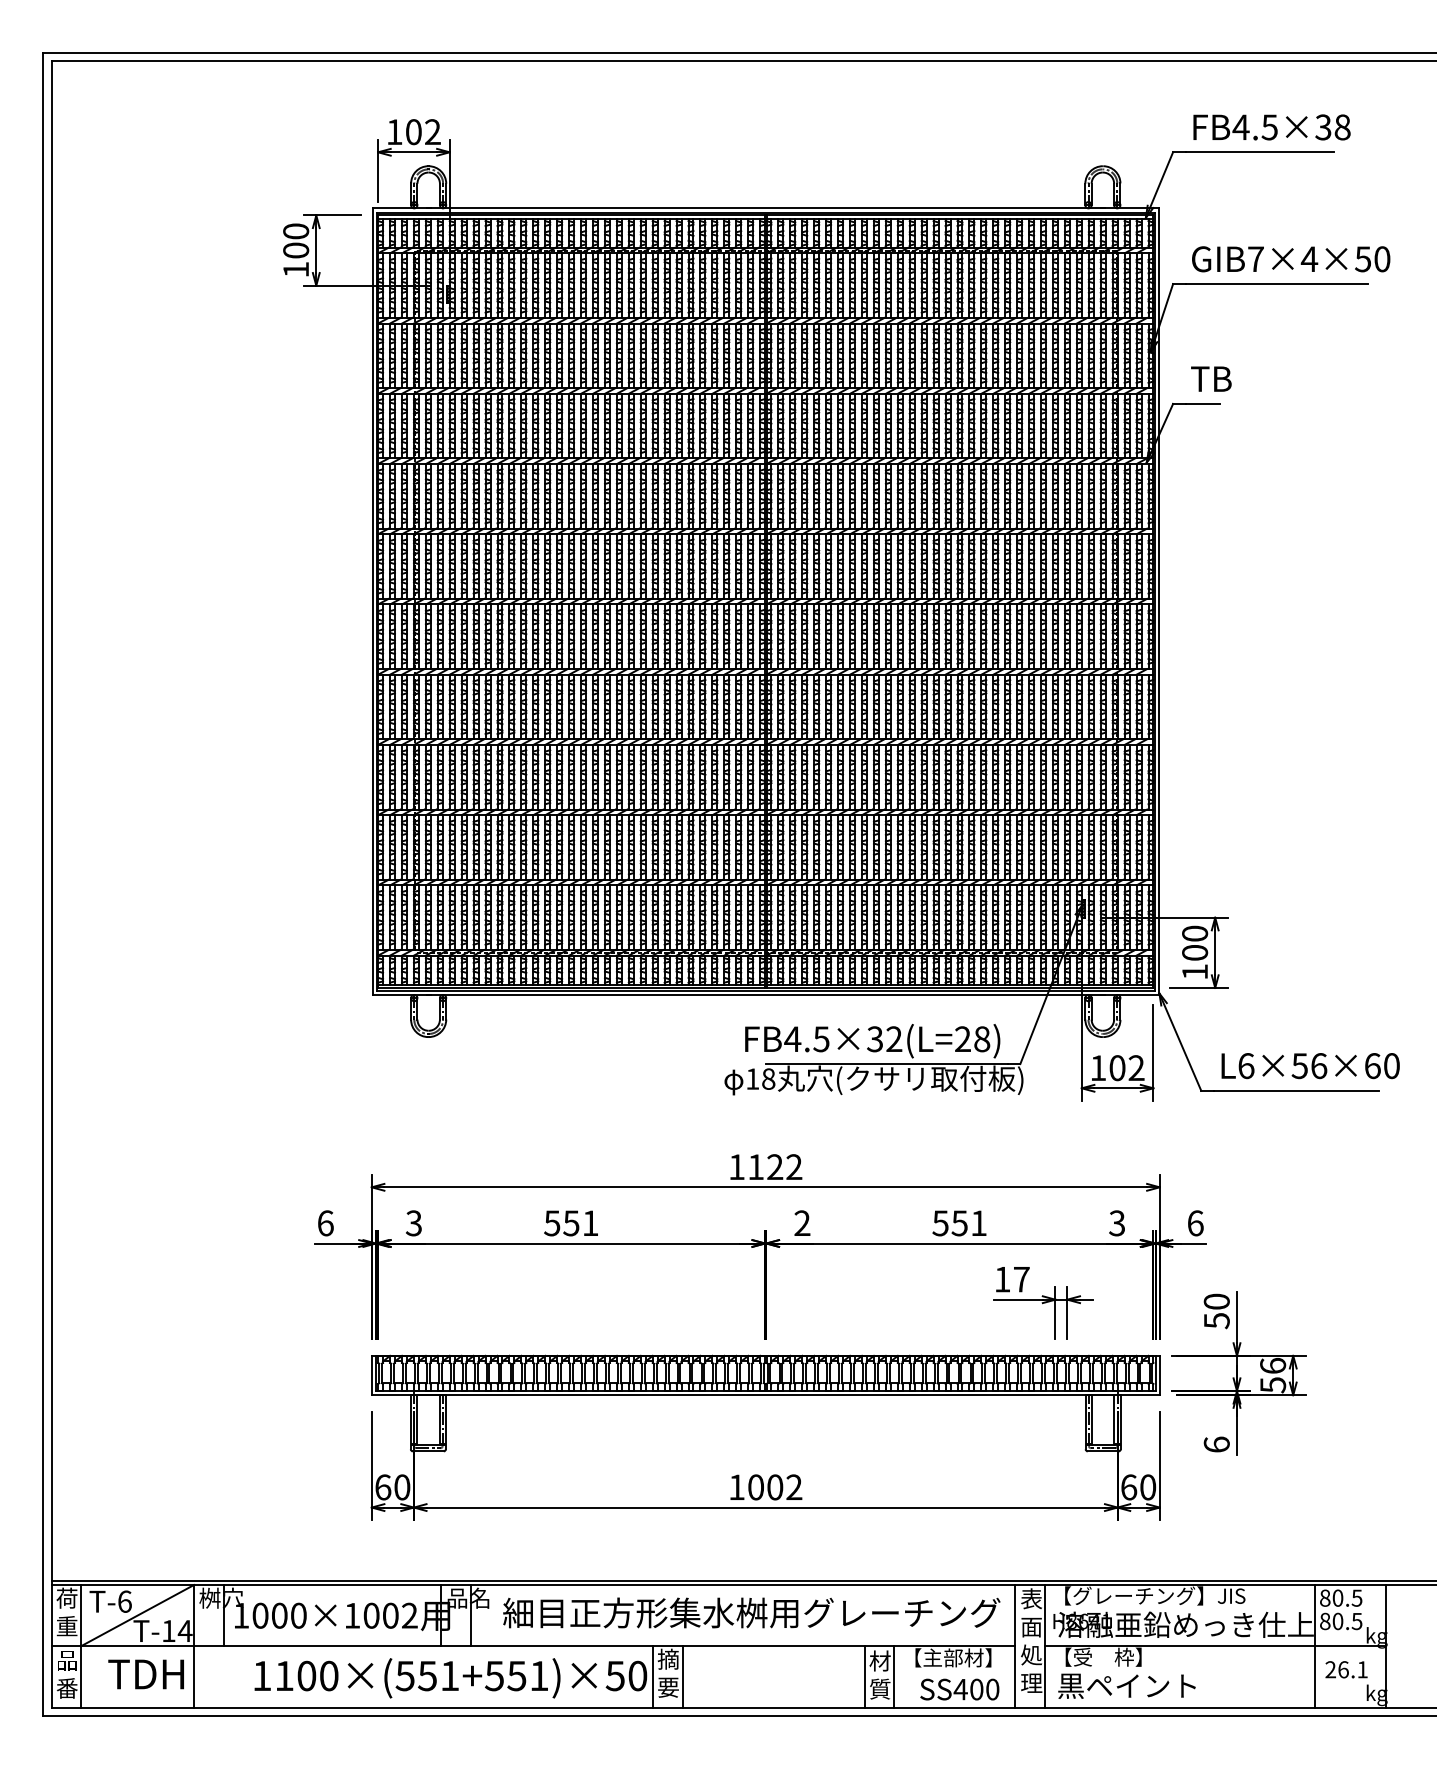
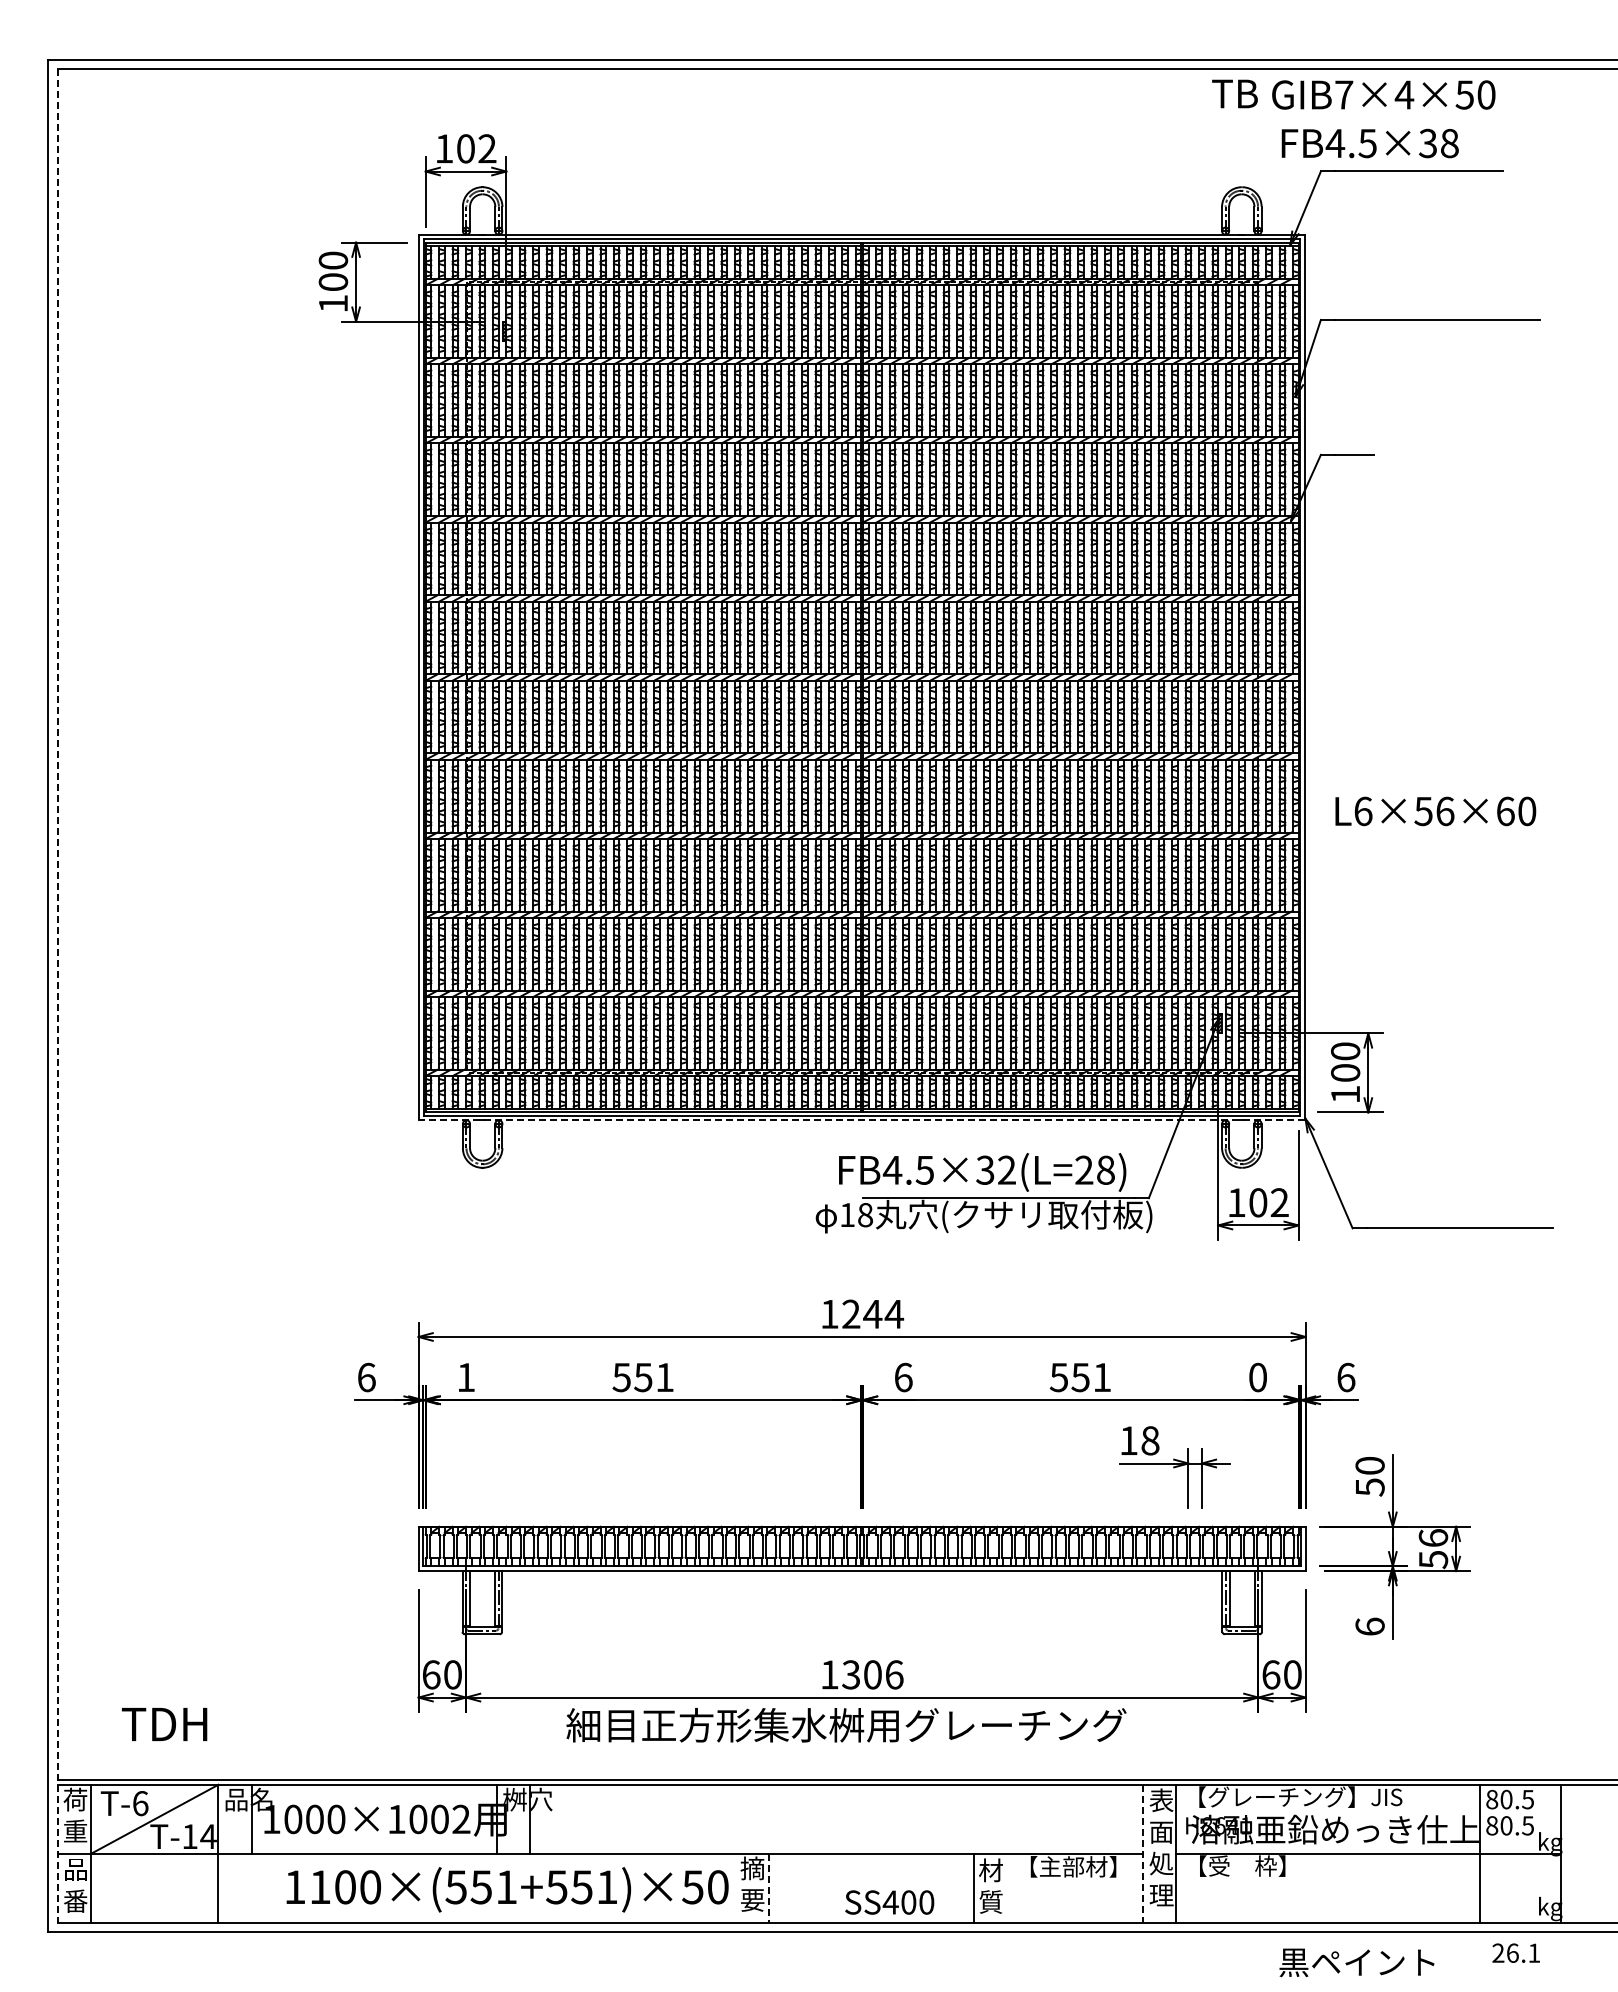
text: (1271, 127) -> (1369, 143), moved
text: (1290, 258) -> (1383, 94), moved
text: (1210, 378) -> (1234, 93), moved
line: (51, 884) -> (57, 996), solid -> dashed
line: (766, 995) -> (862, 1120), solid -> dashed
text: (1310, 1066) -> (1435, 811), moved
text: (775, 1166) -> (873, 1313), 1122 -> 1244
text: (413, 1223) -> (465, 1377), 3 -> 1
text: (802, 1223) -> (903, 1377), 2 -> 6
text: (1116, 1223) -> (1257, 1377), 3 -> 0
text: (1021, 1279) -> (1150, 1440), 17 -> 18
text: (774, 1487) -> (872, 1674), 1002 -> 1306
text: (220, 1598) -> (248, 1799), 桝穴 -> 品名
text: (468, 1598) -> (527, 1799), 品名 -> 桝穴
text: (751, 1613) -> (846, 1725), moved
line: (1015, 1646) -> (1143, 1853), solid -> dashed
text: (1345, 1669) -> (1515, 1952), moved
text: (146, 1674) -> (164, 1724), moved
line: (653, 1676) -> (735, 1887), removed
line: (893, 1676) -> (1006, 1887), removed
line: (682, 1677) -> (768, 1888), solid -> dashed
text: (1126, 1686) -> (1356, 1962), moved
text: (959, 1689) -> (889, 1902), moved

